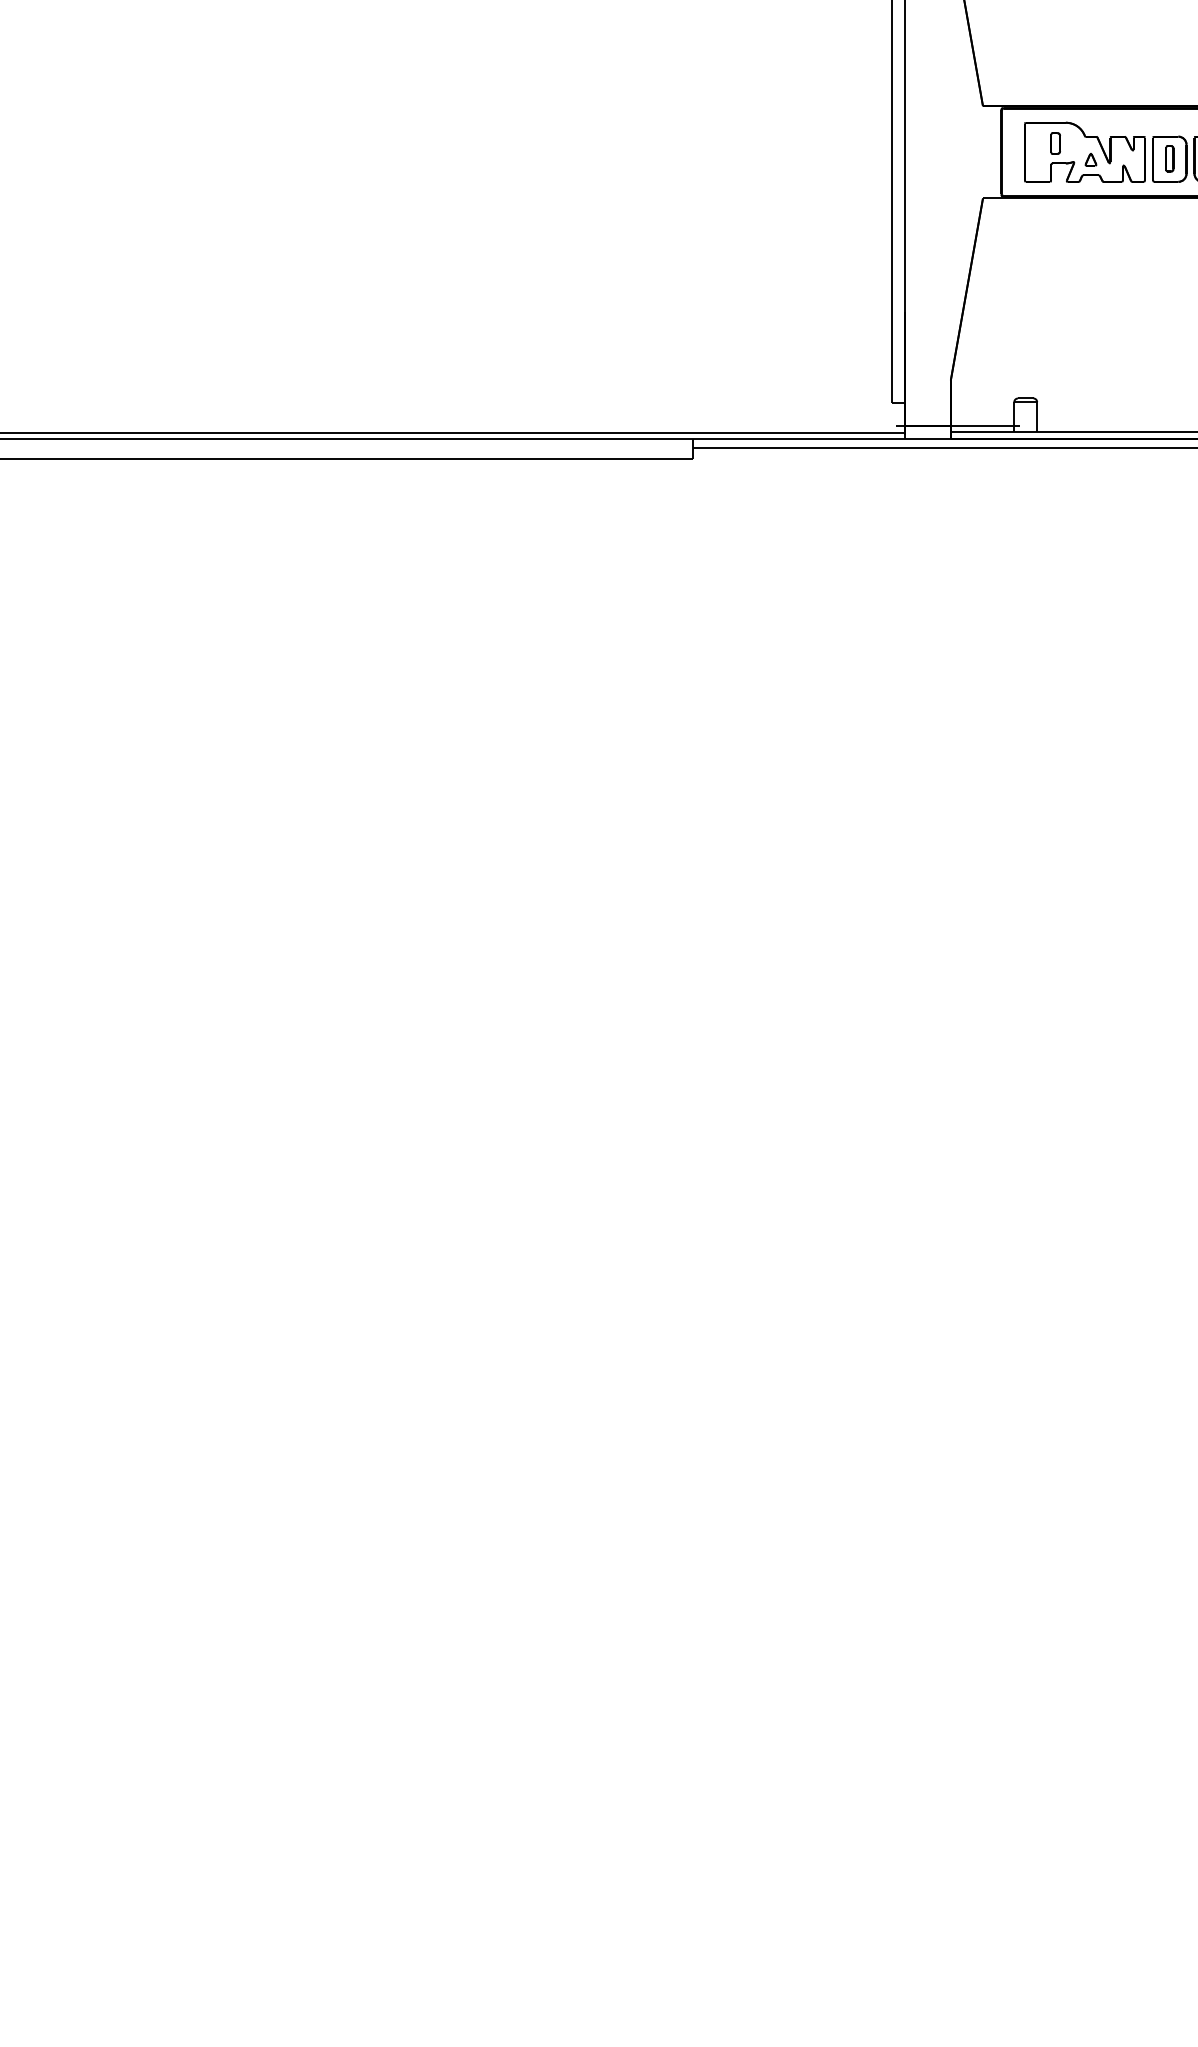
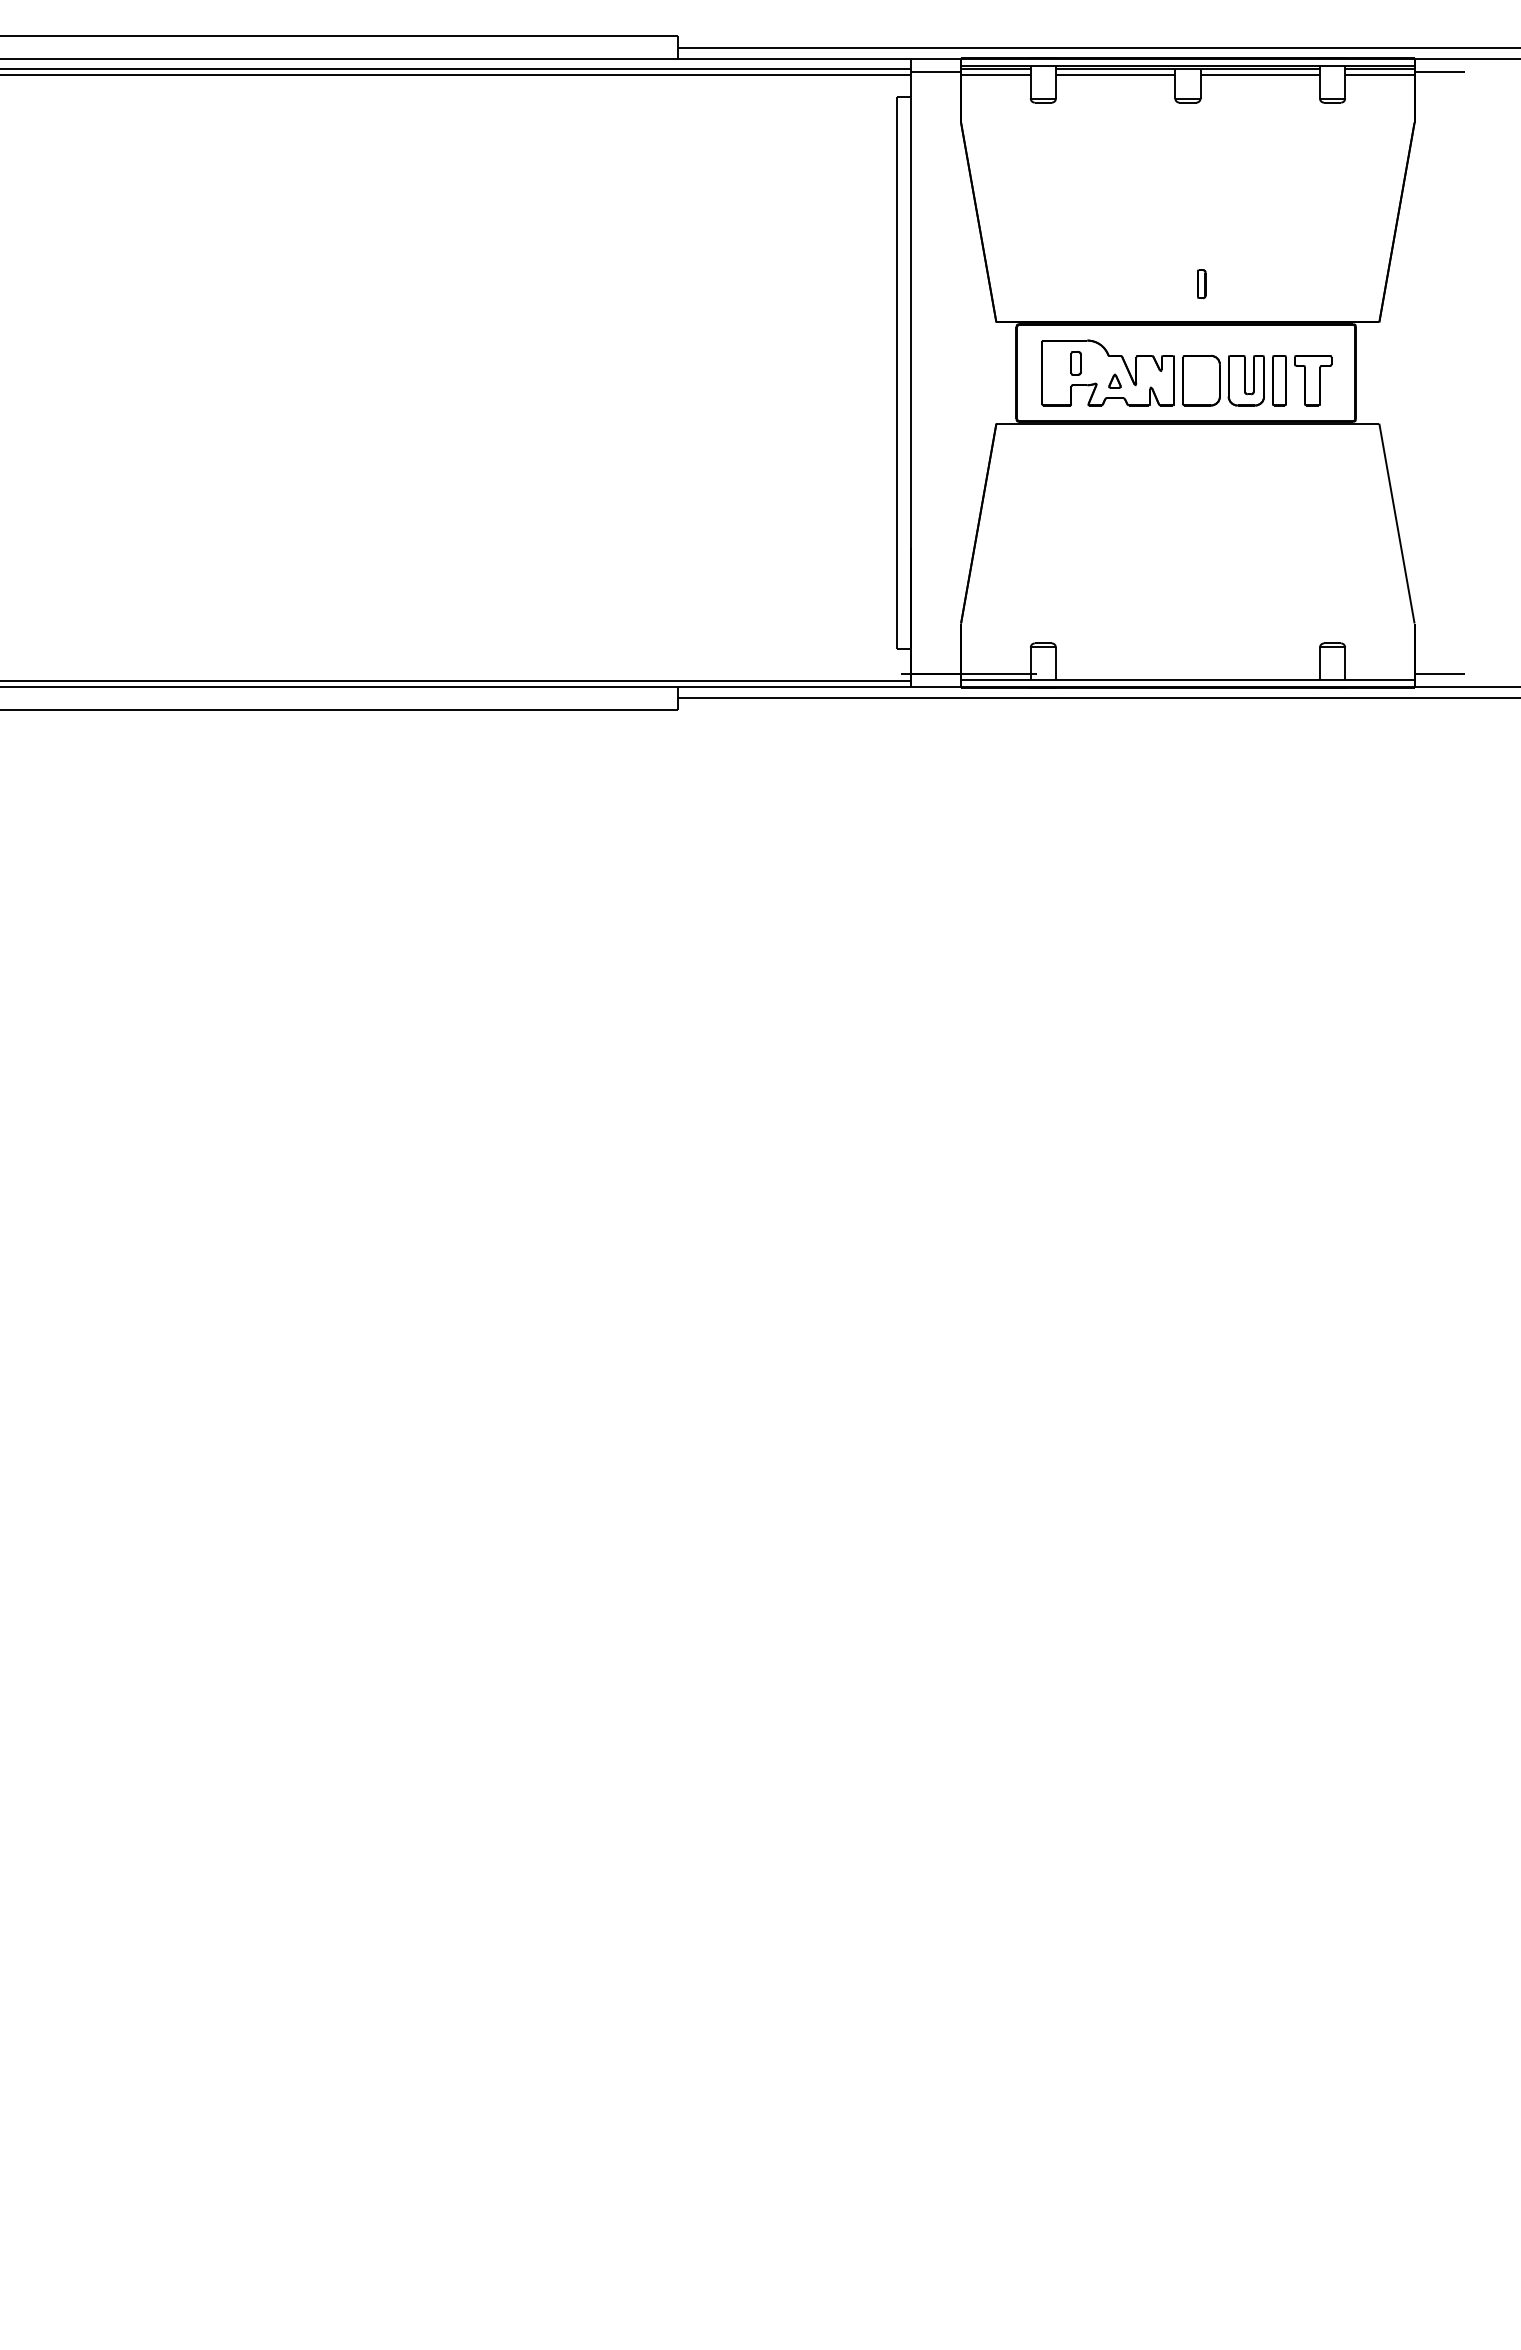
part: (1169, 159) -> (1201, 284), moved

